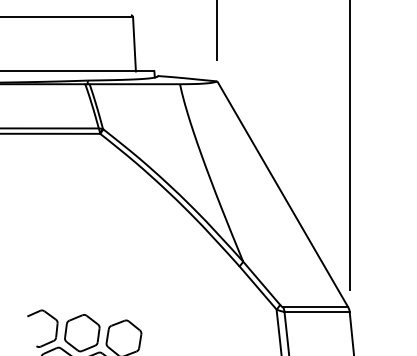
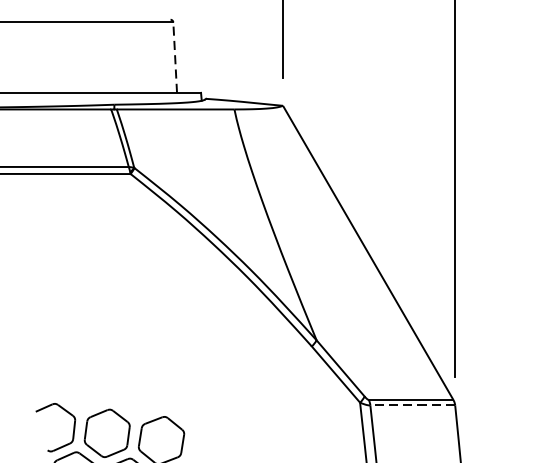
line: (134, 43) -> (175, 56), solid -> dashed
line: (317, 311) -> (413, 405), solid -> dashed

